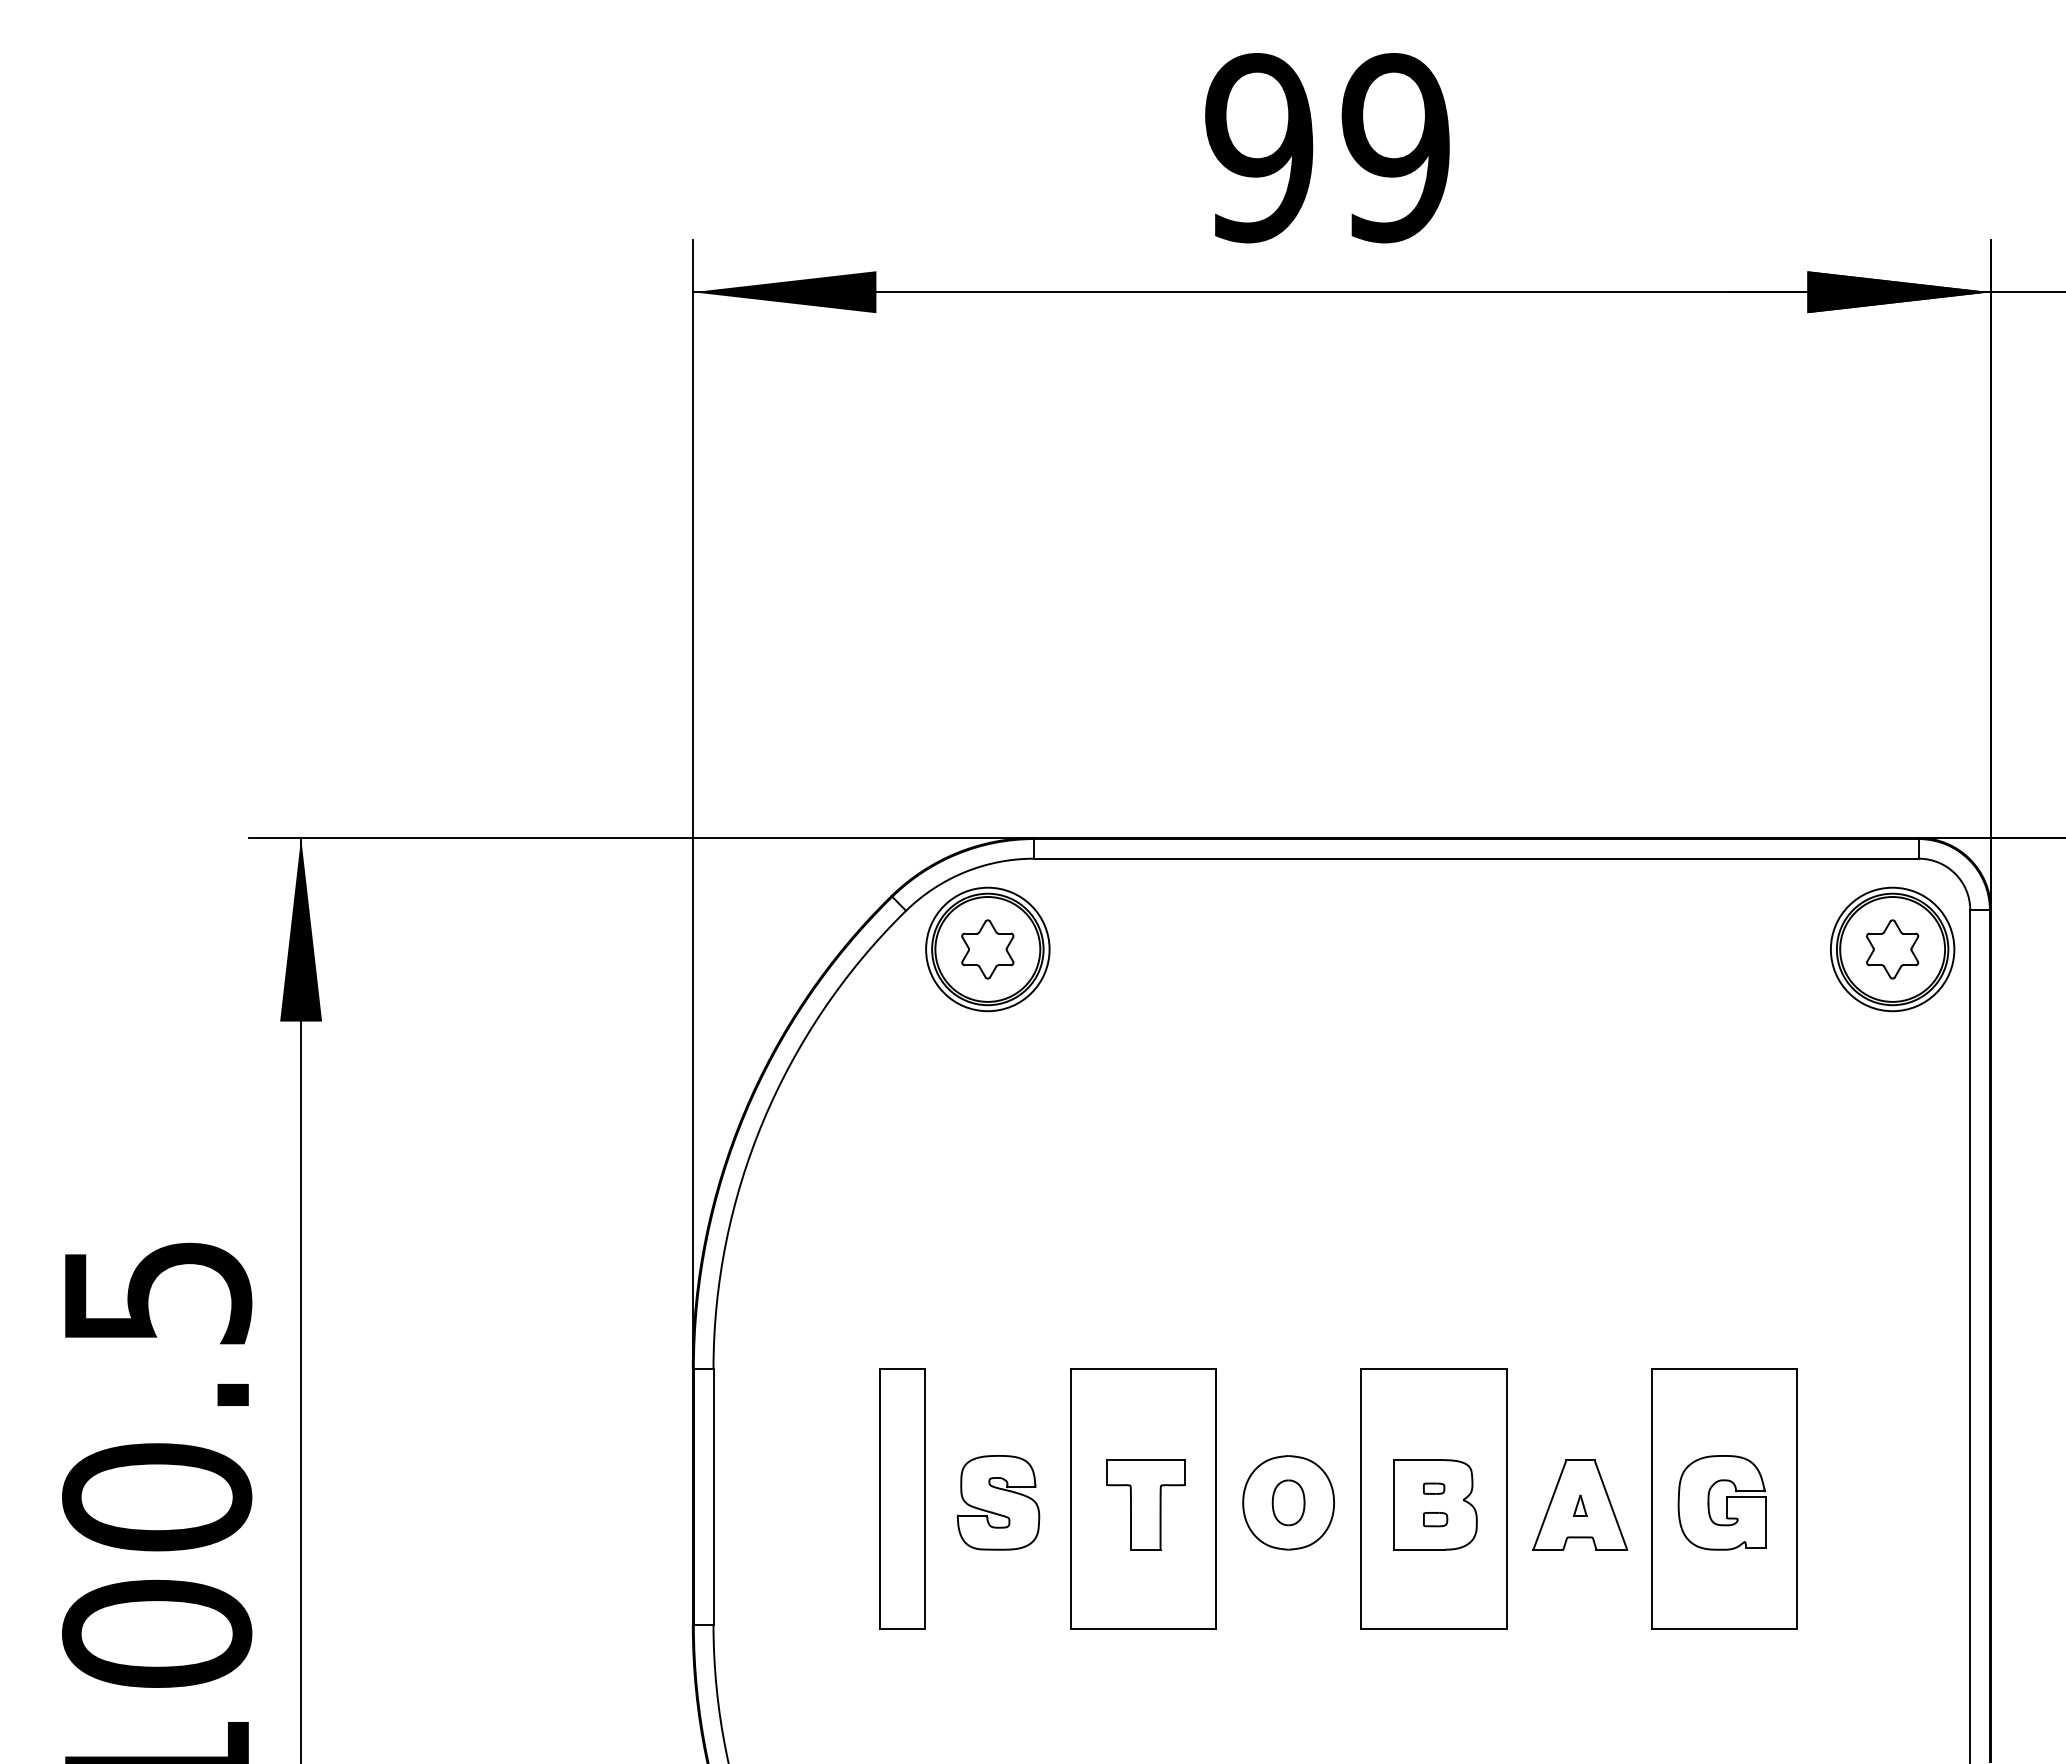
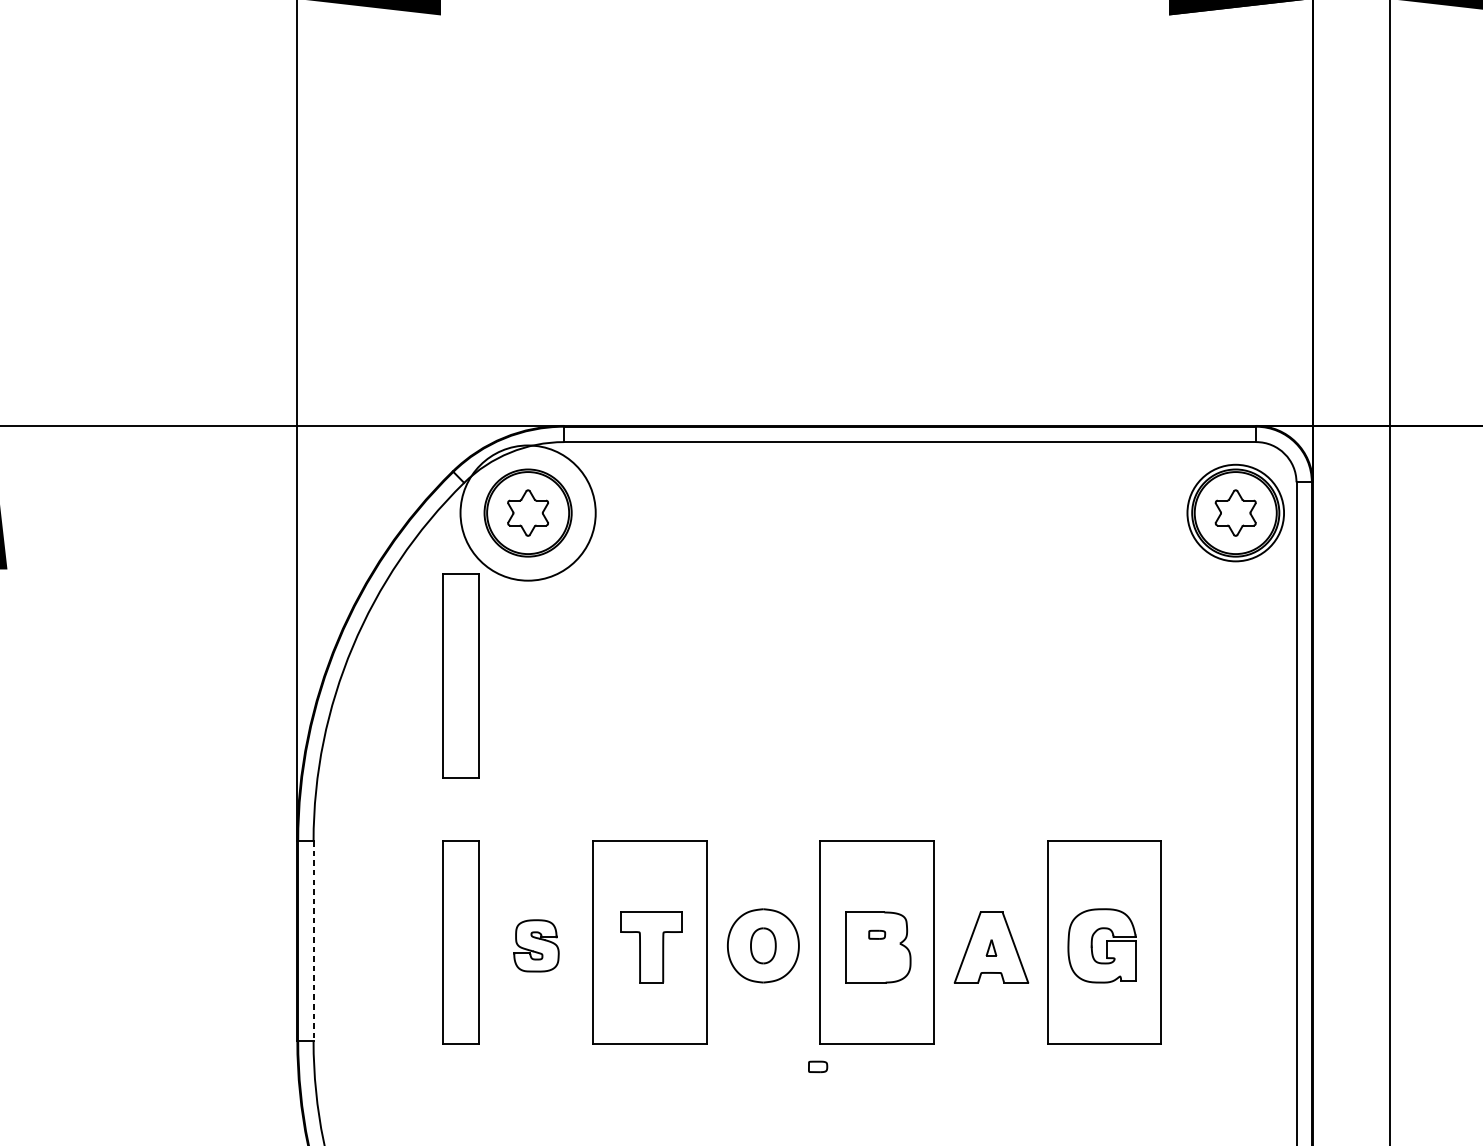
circle: (987, 949) -> (527, 513), size x1.4
part: (902, 1157) -> (461, 675), added
line: (713, 1496) -> (313, 940), solid -> dashed
part: (998, 1502) -> (536, 945), size x0.7
part: (1435, 1519) -> (818, 1066), moved

